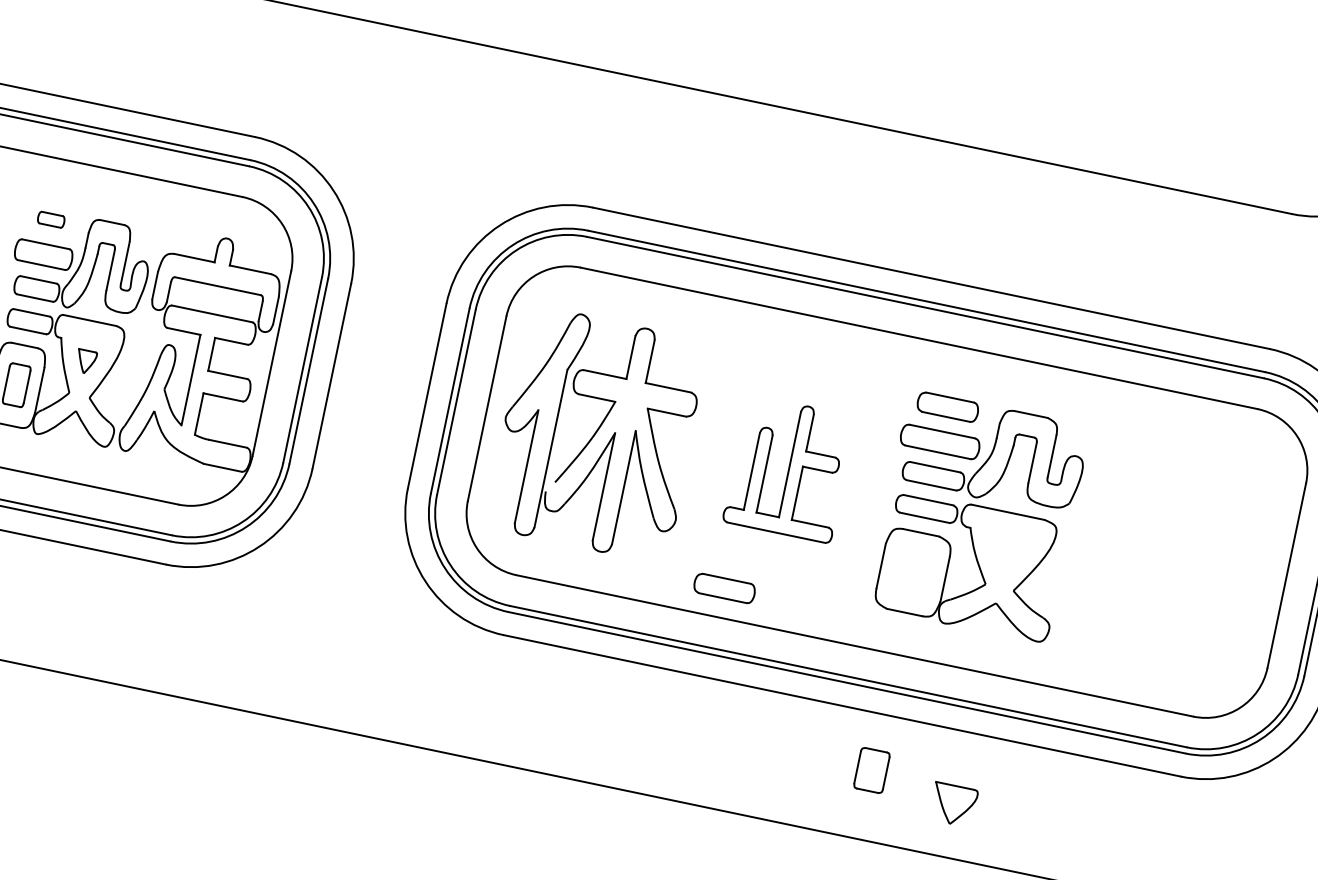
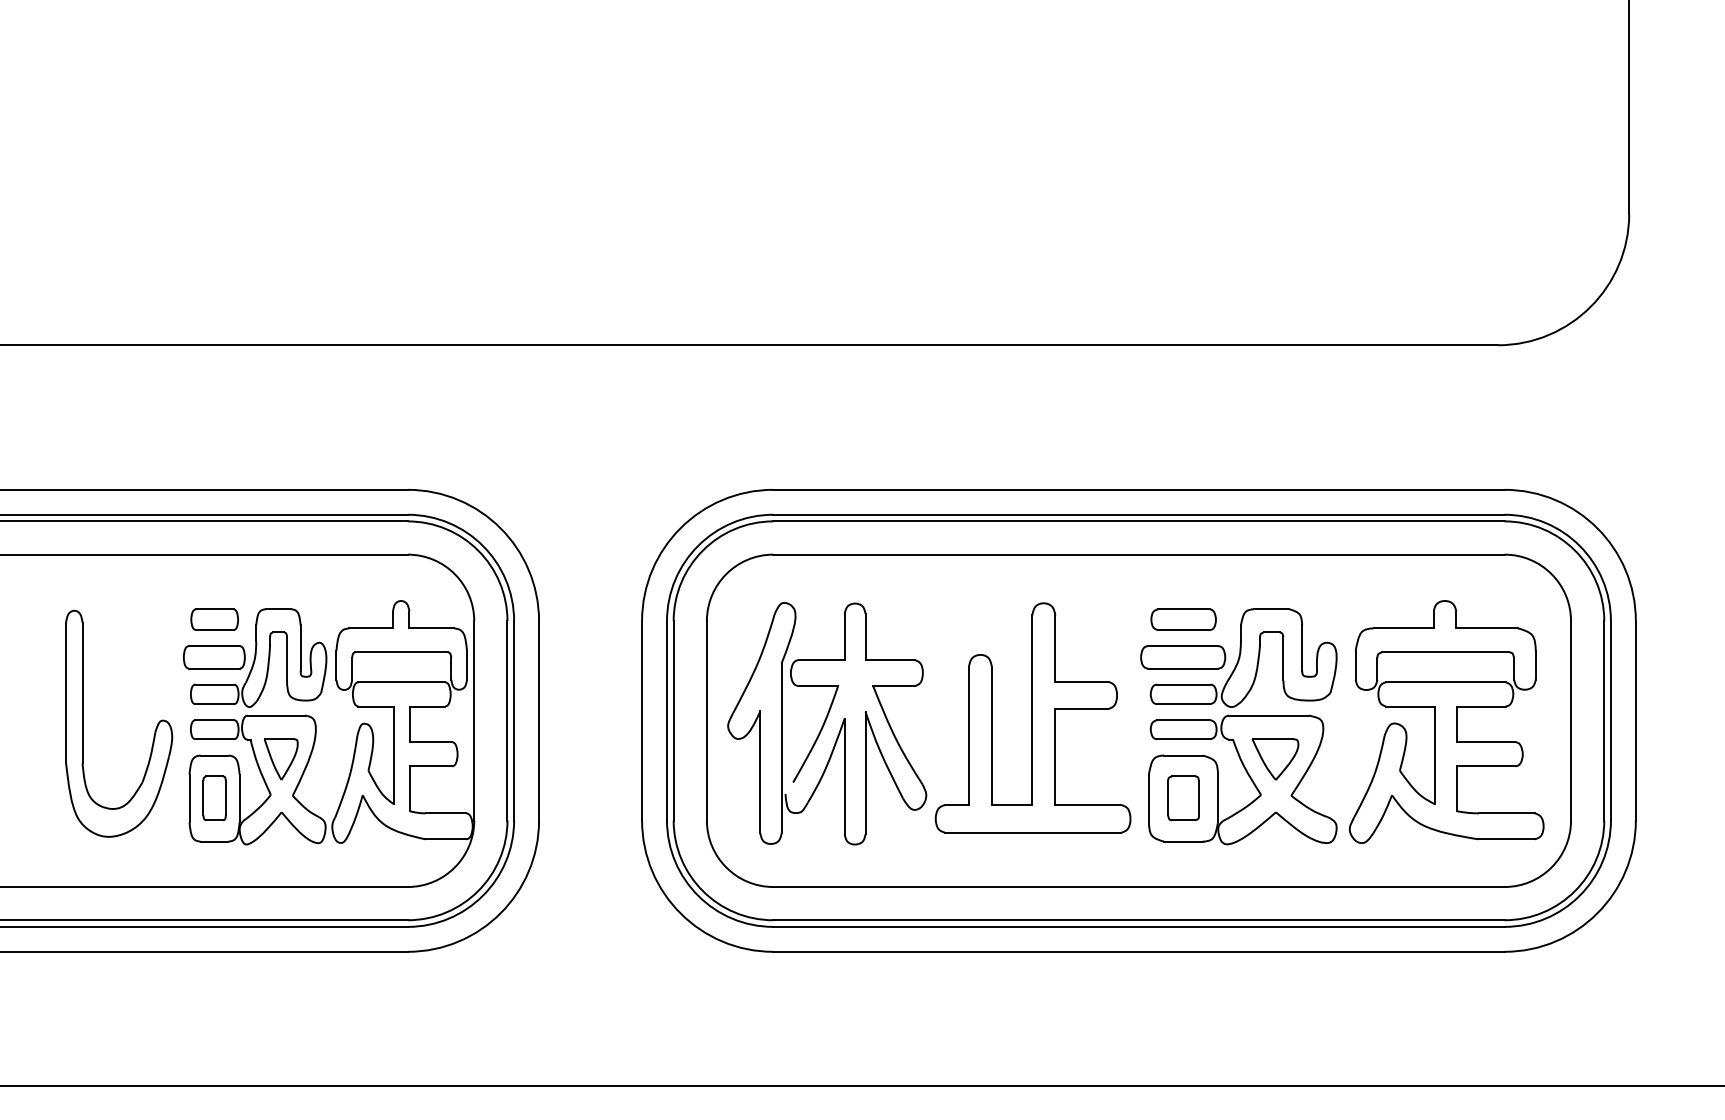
part: (51, 219) -> (214, 619), size x1.67
part: (86, 362) -> (281, 759), size x1.67
part: (789, 468) -> (1032, 717), size x1.67
part: (1171, 552) -> (1446, 721), added
part: (724, 588) -> (991, 855), removed
part: (871, 770) -> (1183, 798), moved
part: (953, 805) -> (1275, 759), moved

